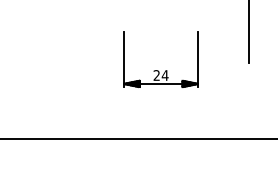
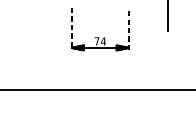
line: (124, 59) -> (72, 29), solid -> dashed
line: (197, 59) -> (128, 29), solid -> dashed
text: (156, 75) -> (96, 41), 24 -> 74

